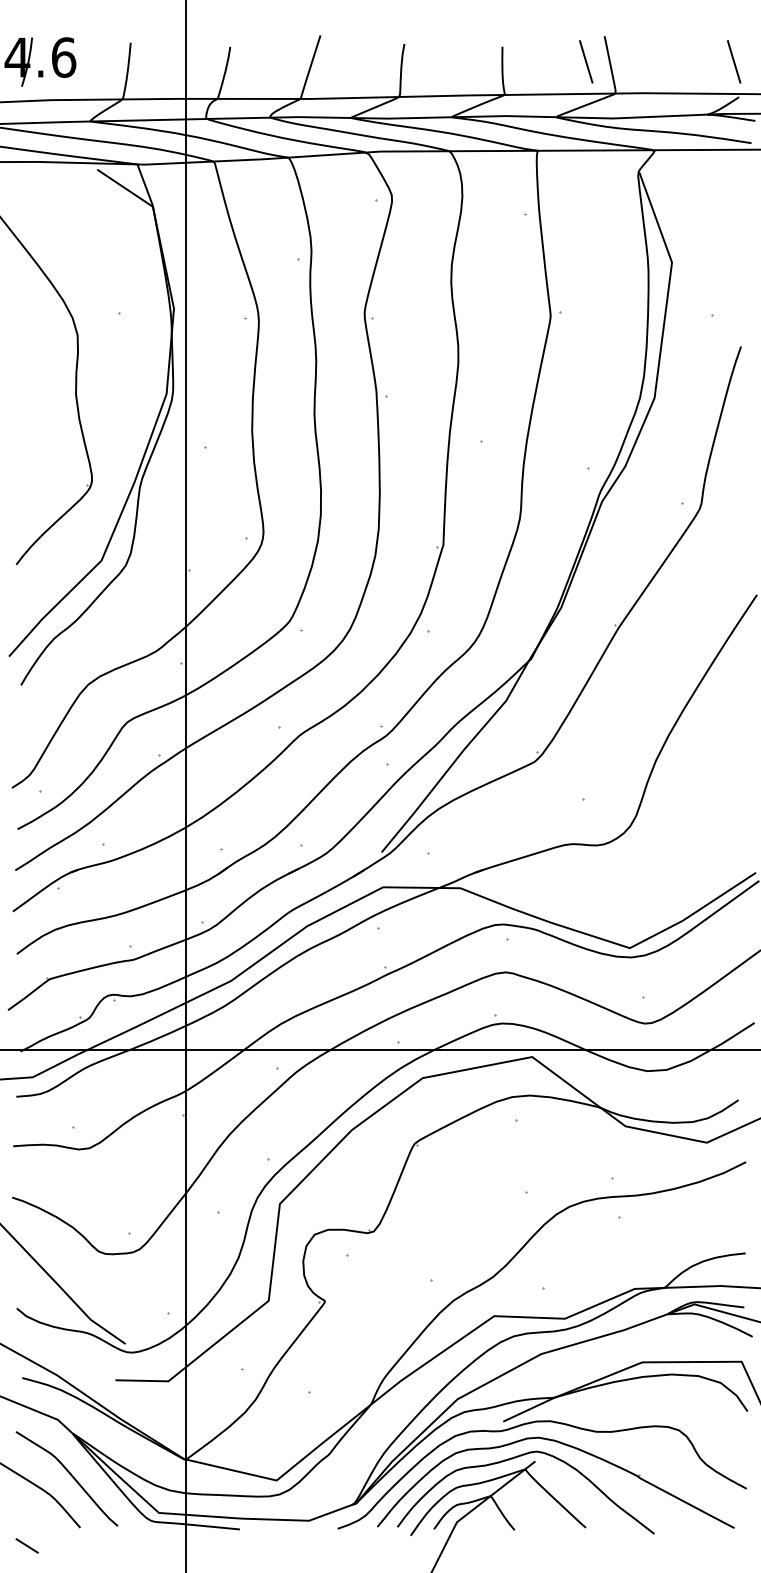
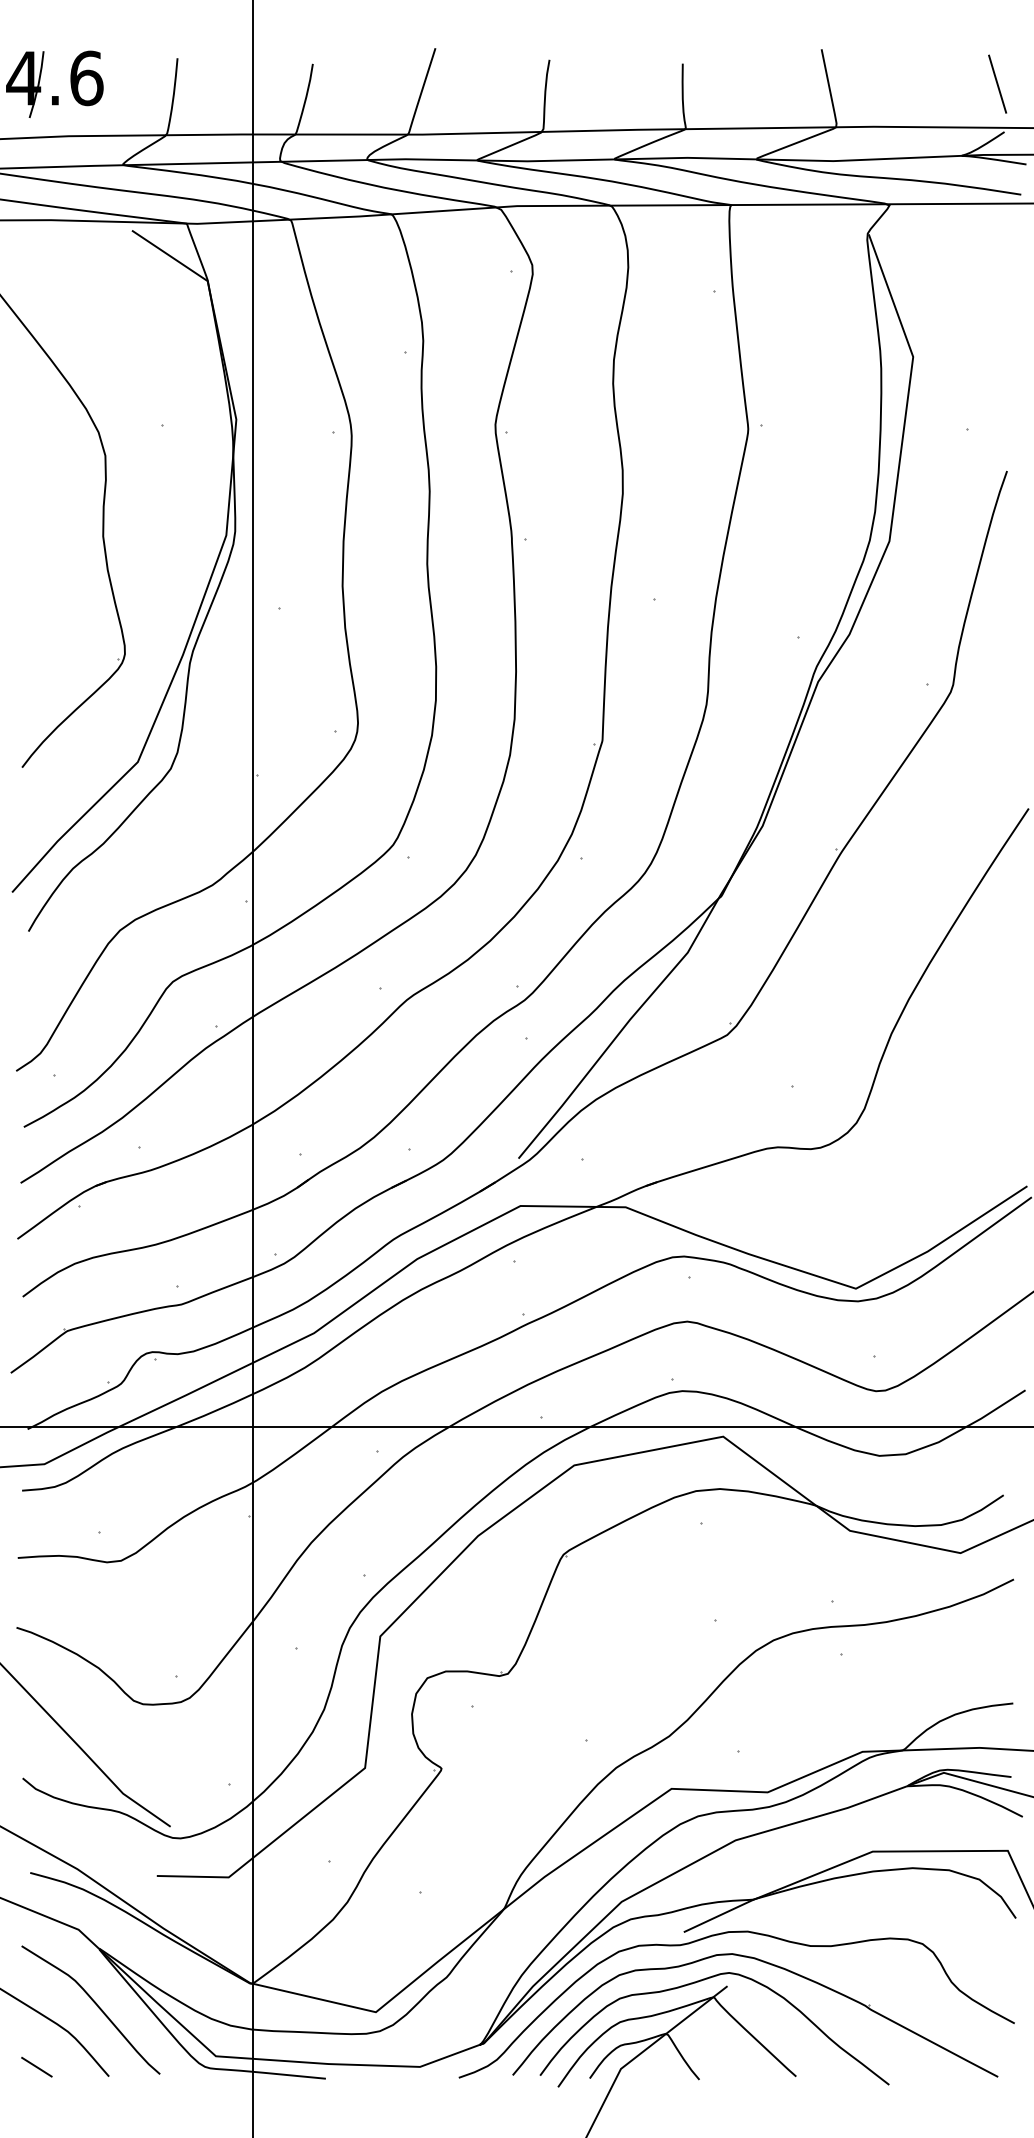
line: (586, 61) -> (796, 83), removed
line: (26, 1546) -> (36, 2067), moved

